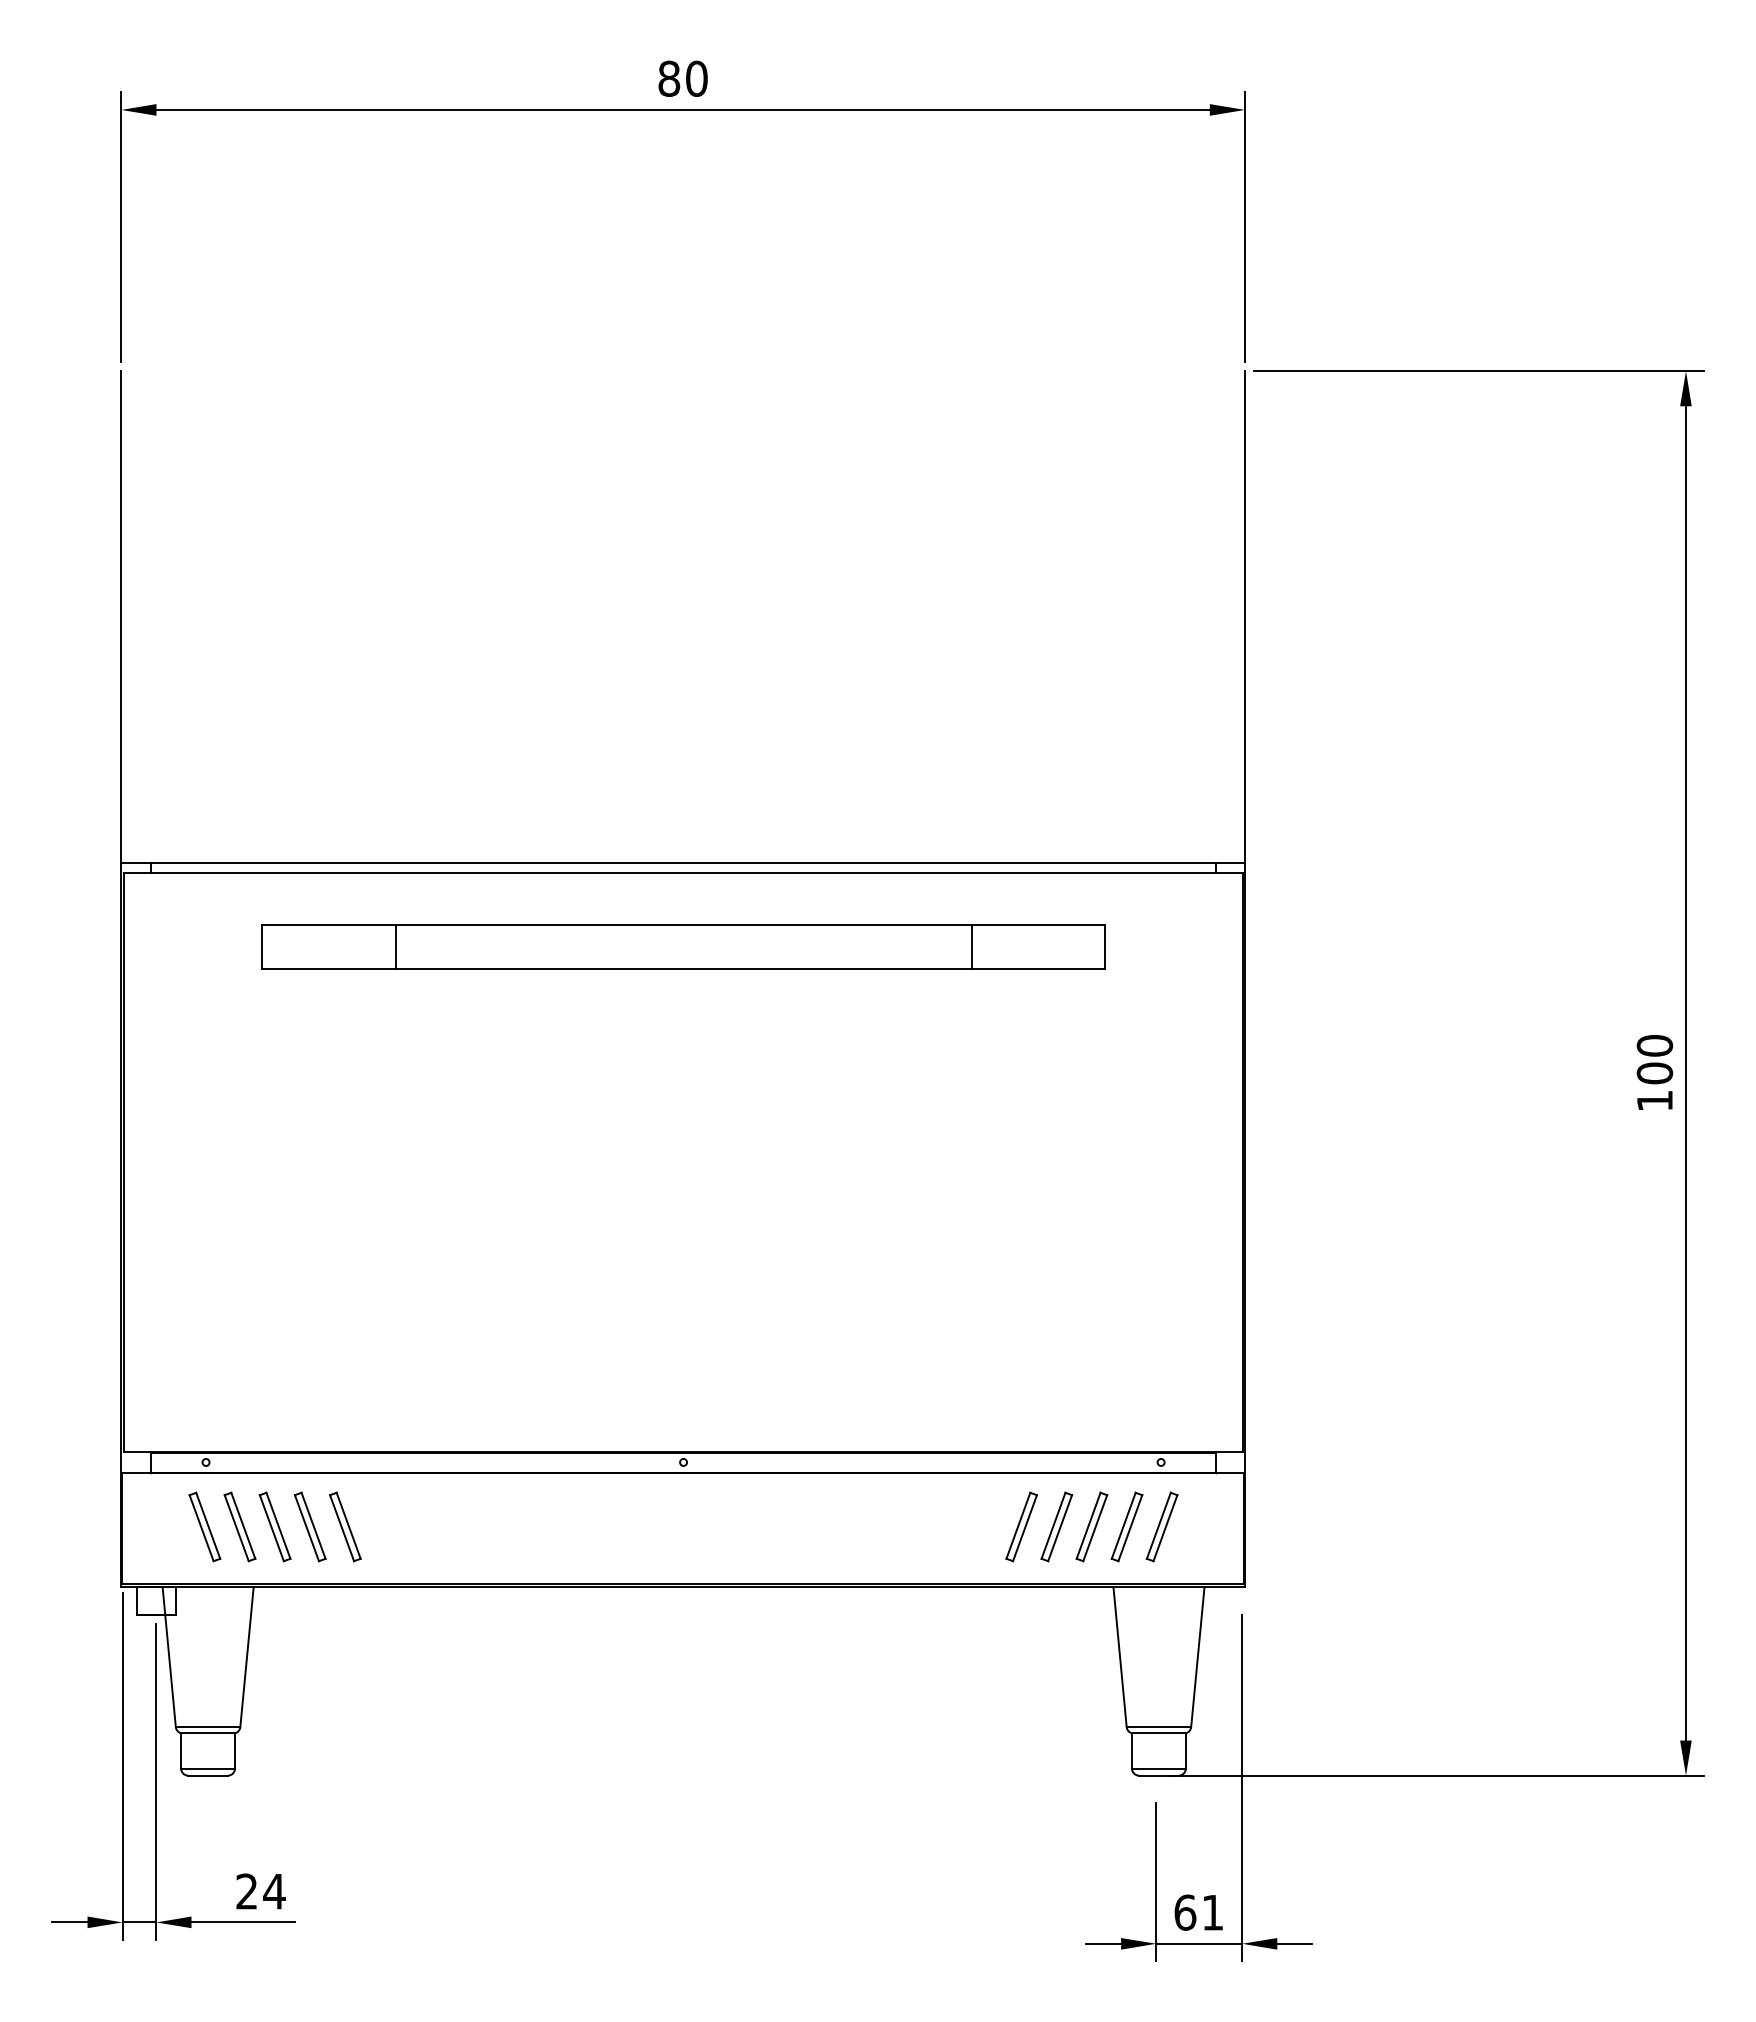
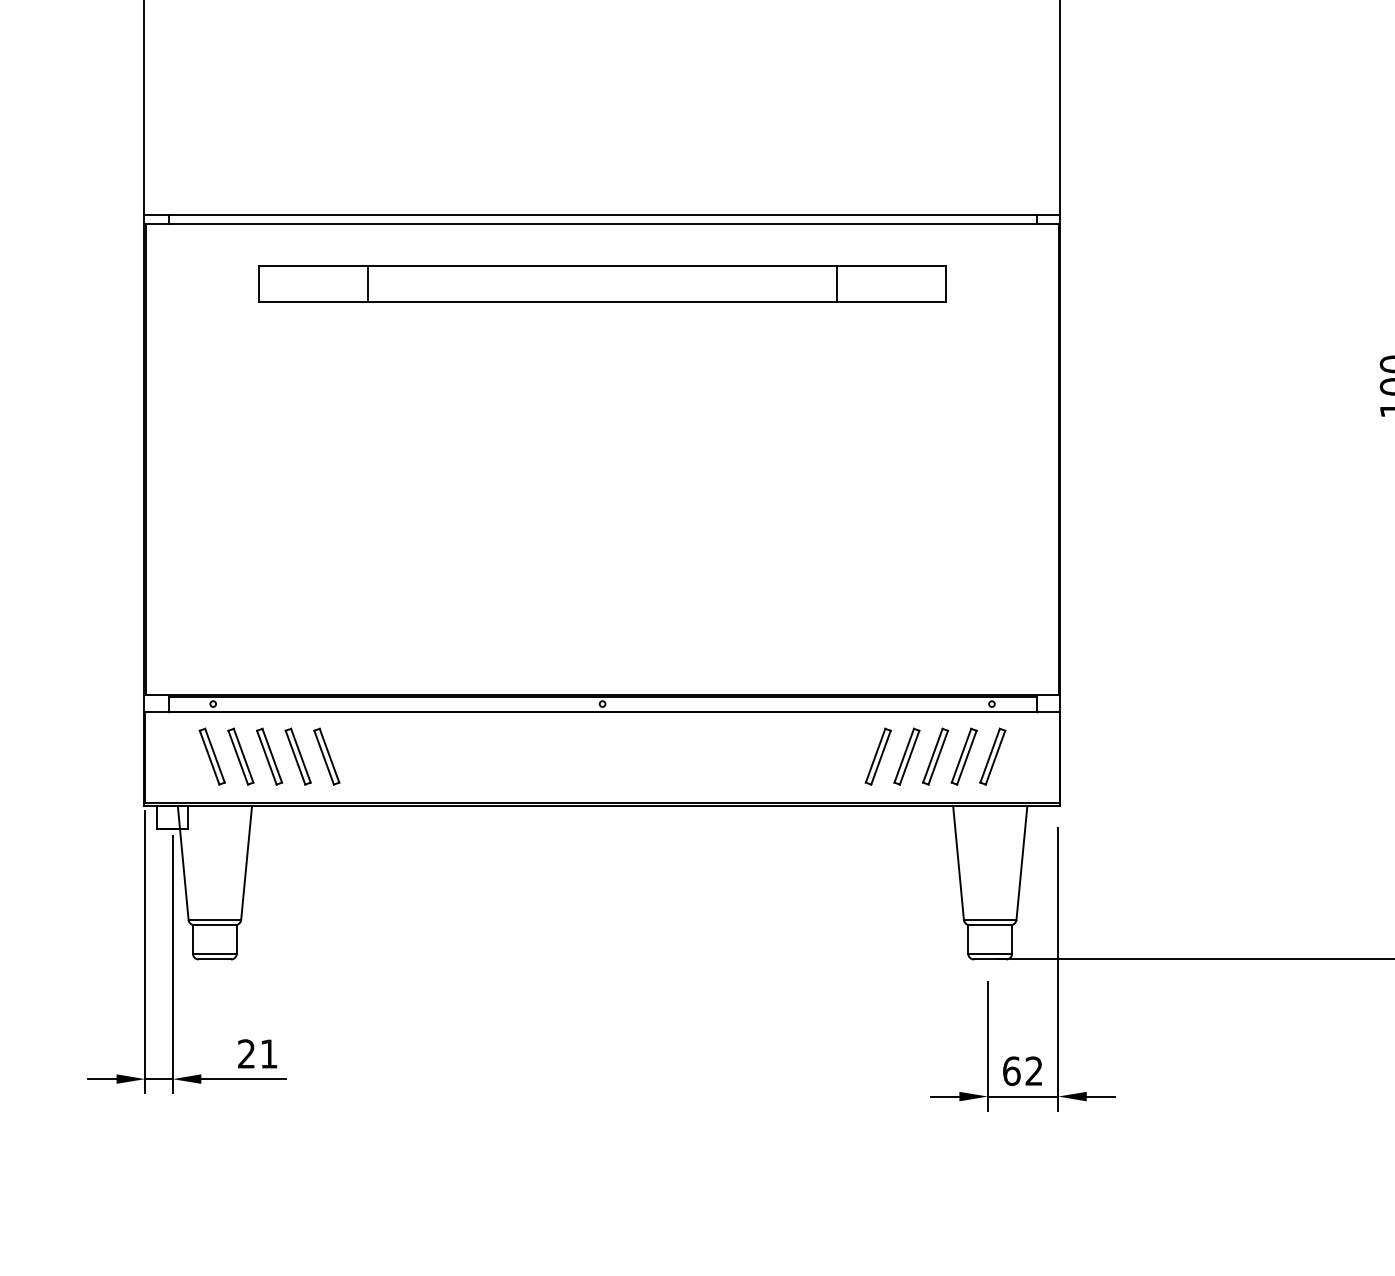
text: (274, 1891) -> (269, 1053), 24 -> 21
text: (1212, 1912) -> (1033, 1071), 61 -> 62

